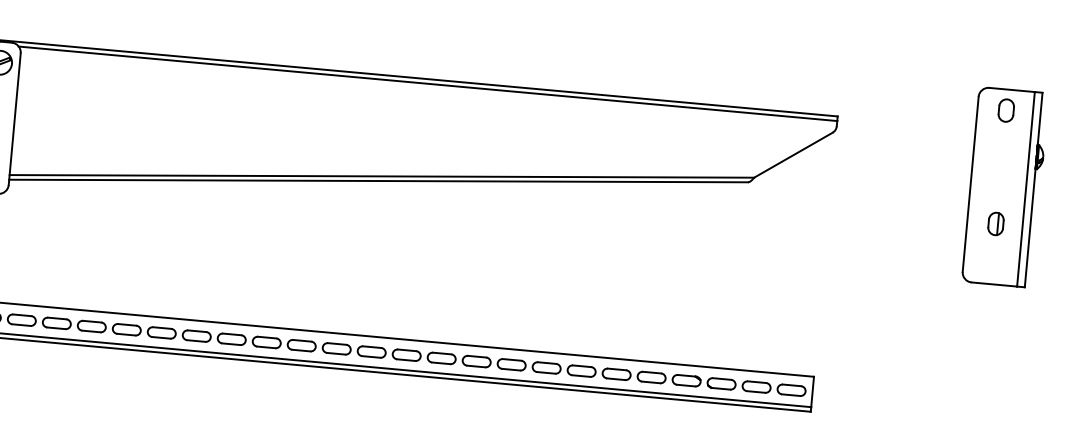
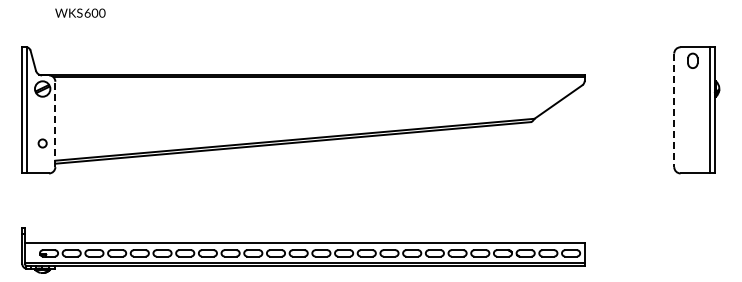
line: (14, 119) -> (55, 124), solid -> dashed
line: (971, 184) -> (674, 110), solid -> dashed
part: (995, 224) -> (692, 134), removed

